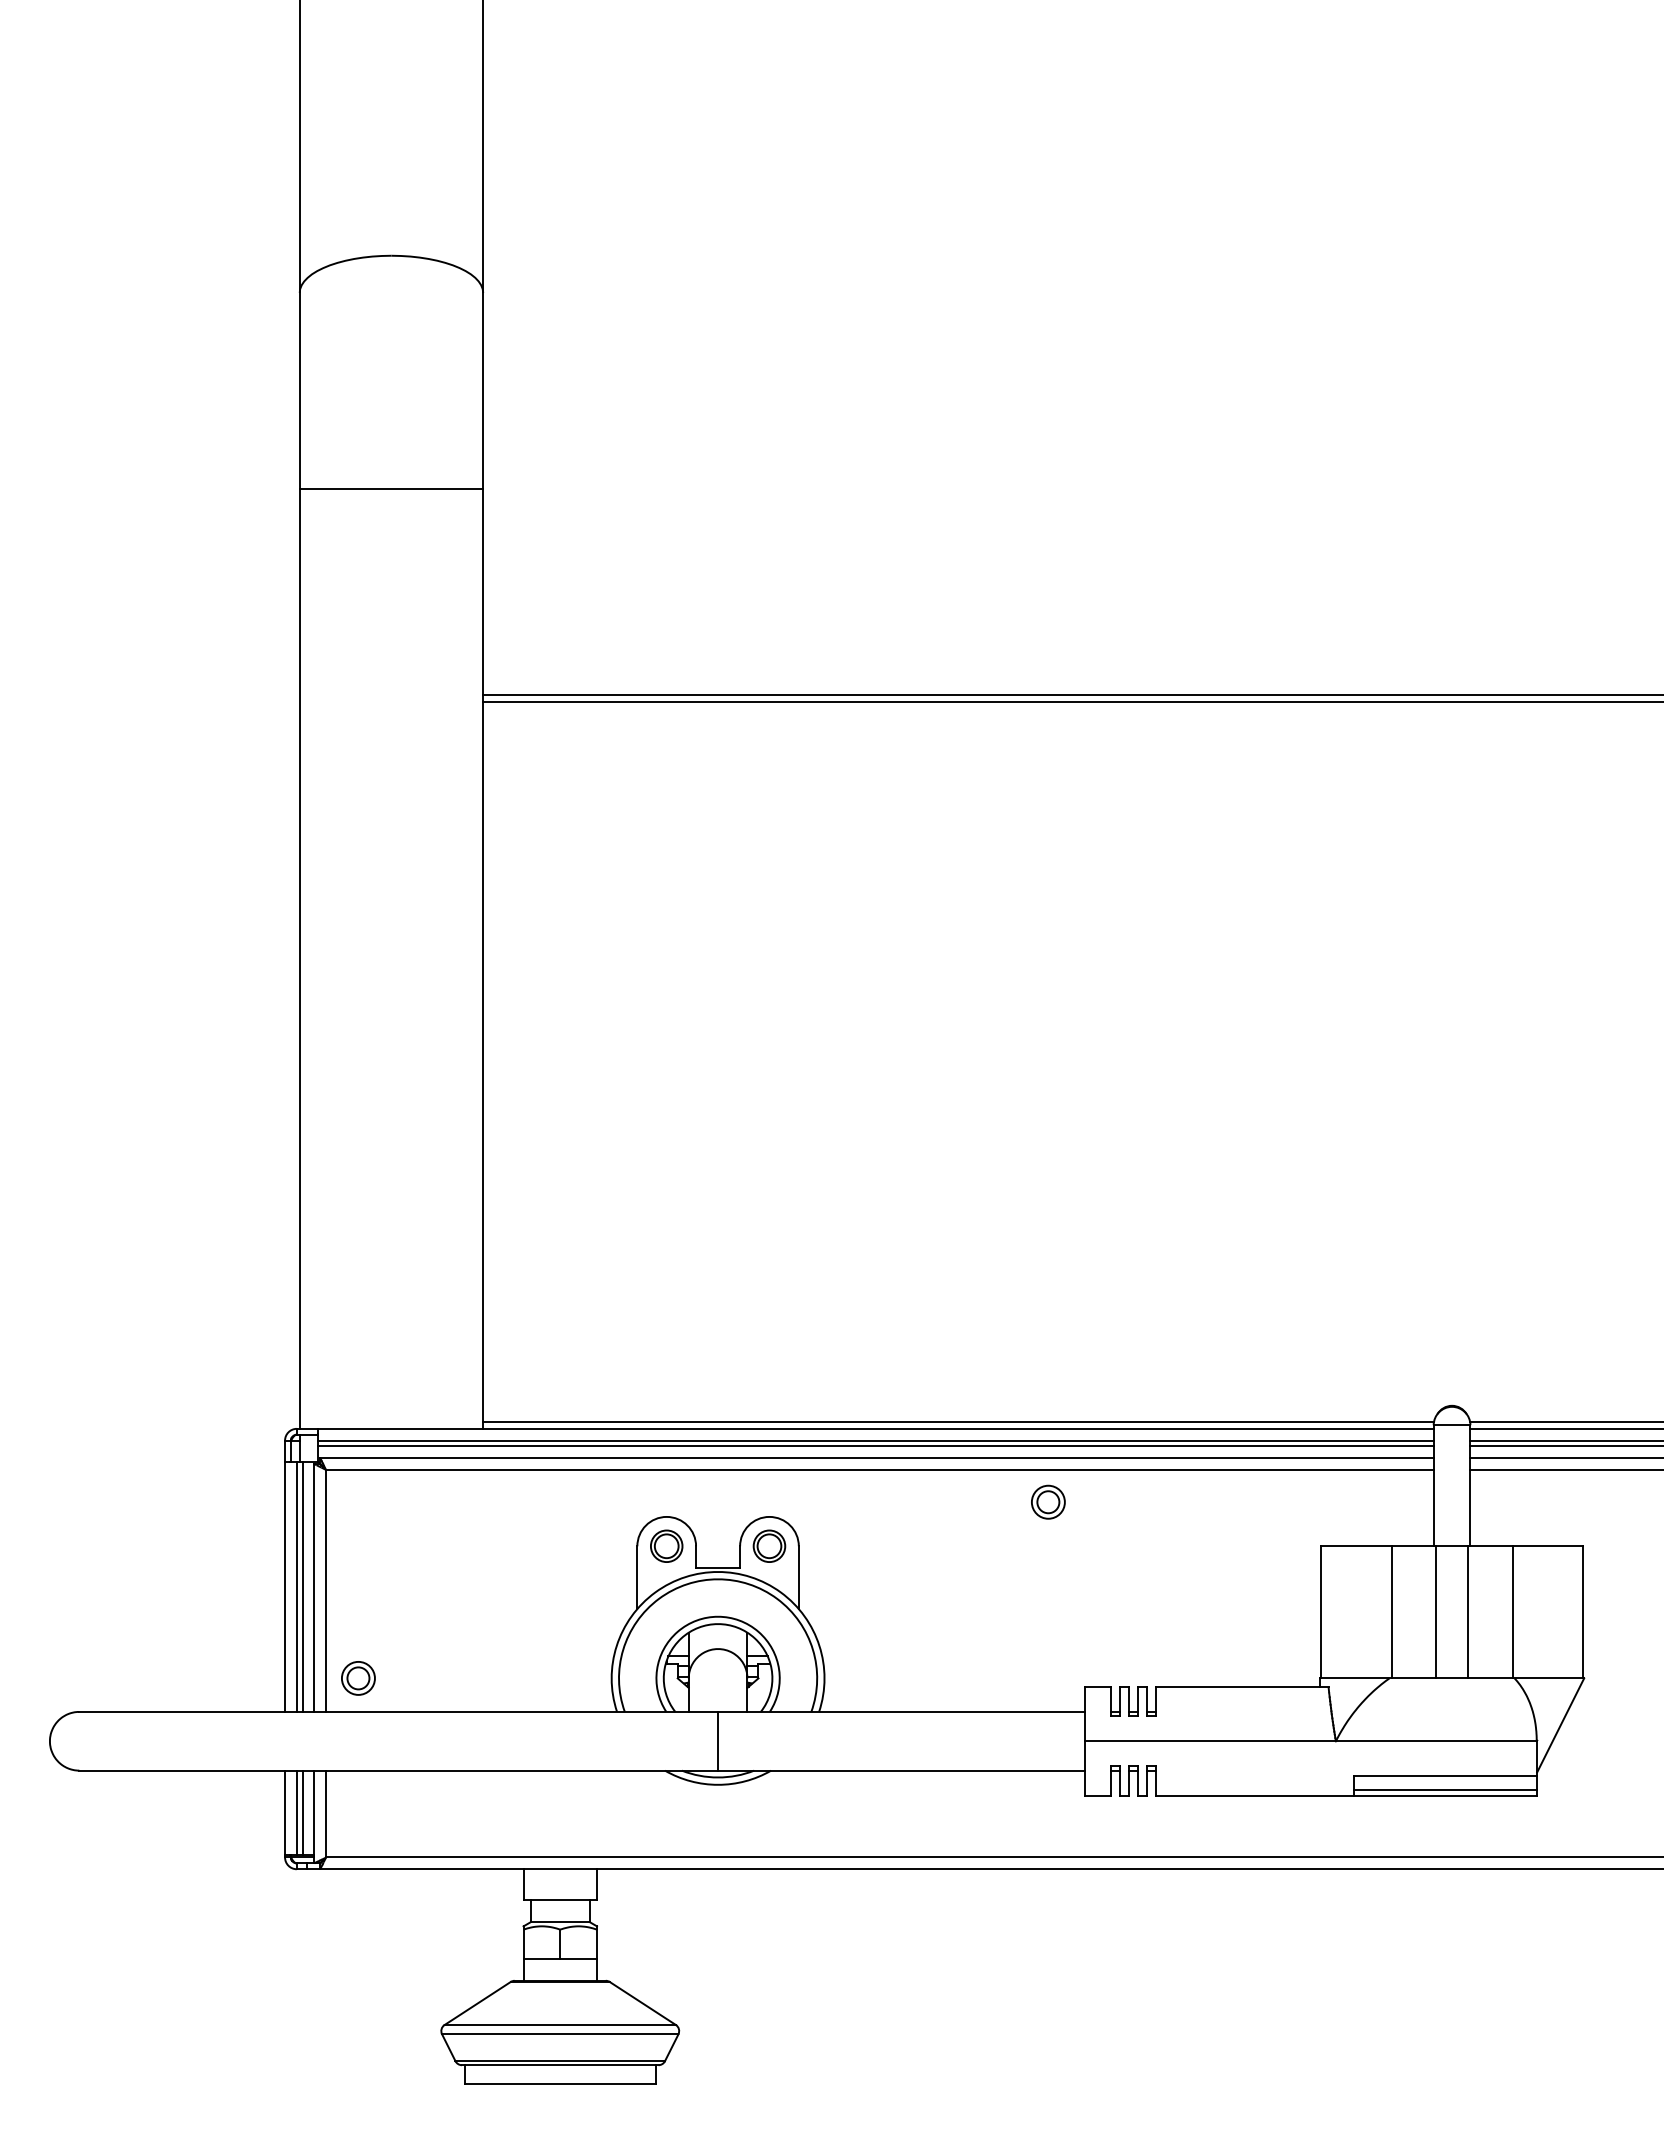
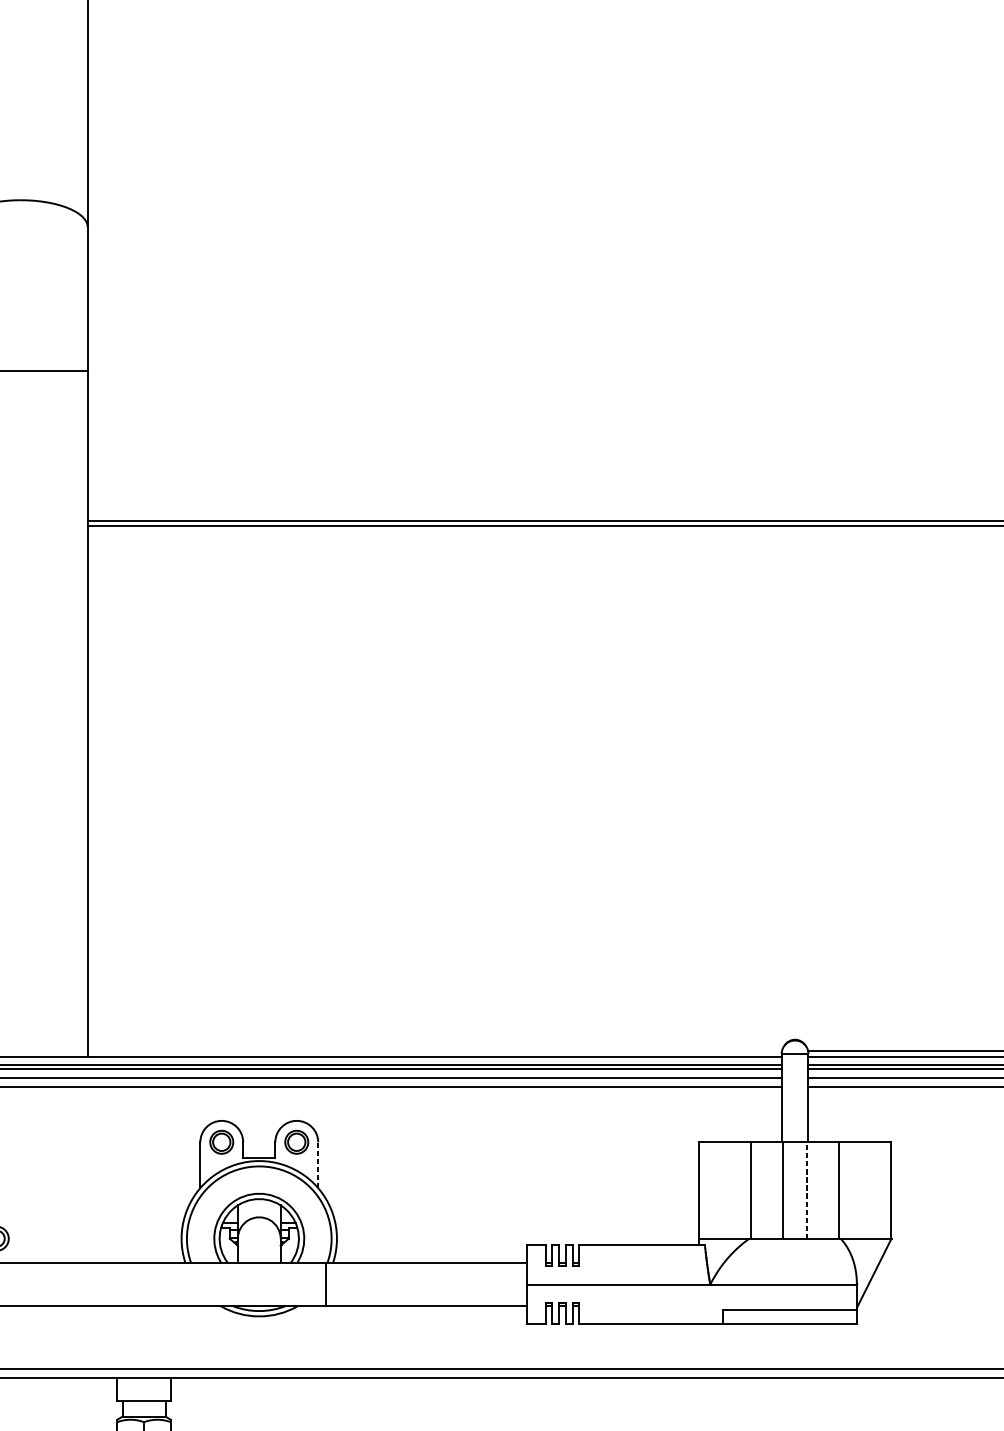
line: (958, 1421) -> (434, 1051), removed
part: (1048, 1501) -> (500, 1109), removed
line: (798, 1577) -> (317, 1165), solid -> dashed
line: (1468, 1611) -> (807, 1189), solid -> dashed
line: (718, 1740) -> (326, 1284), moved
line: (1445, 1790) -> (790, 1320), removed

